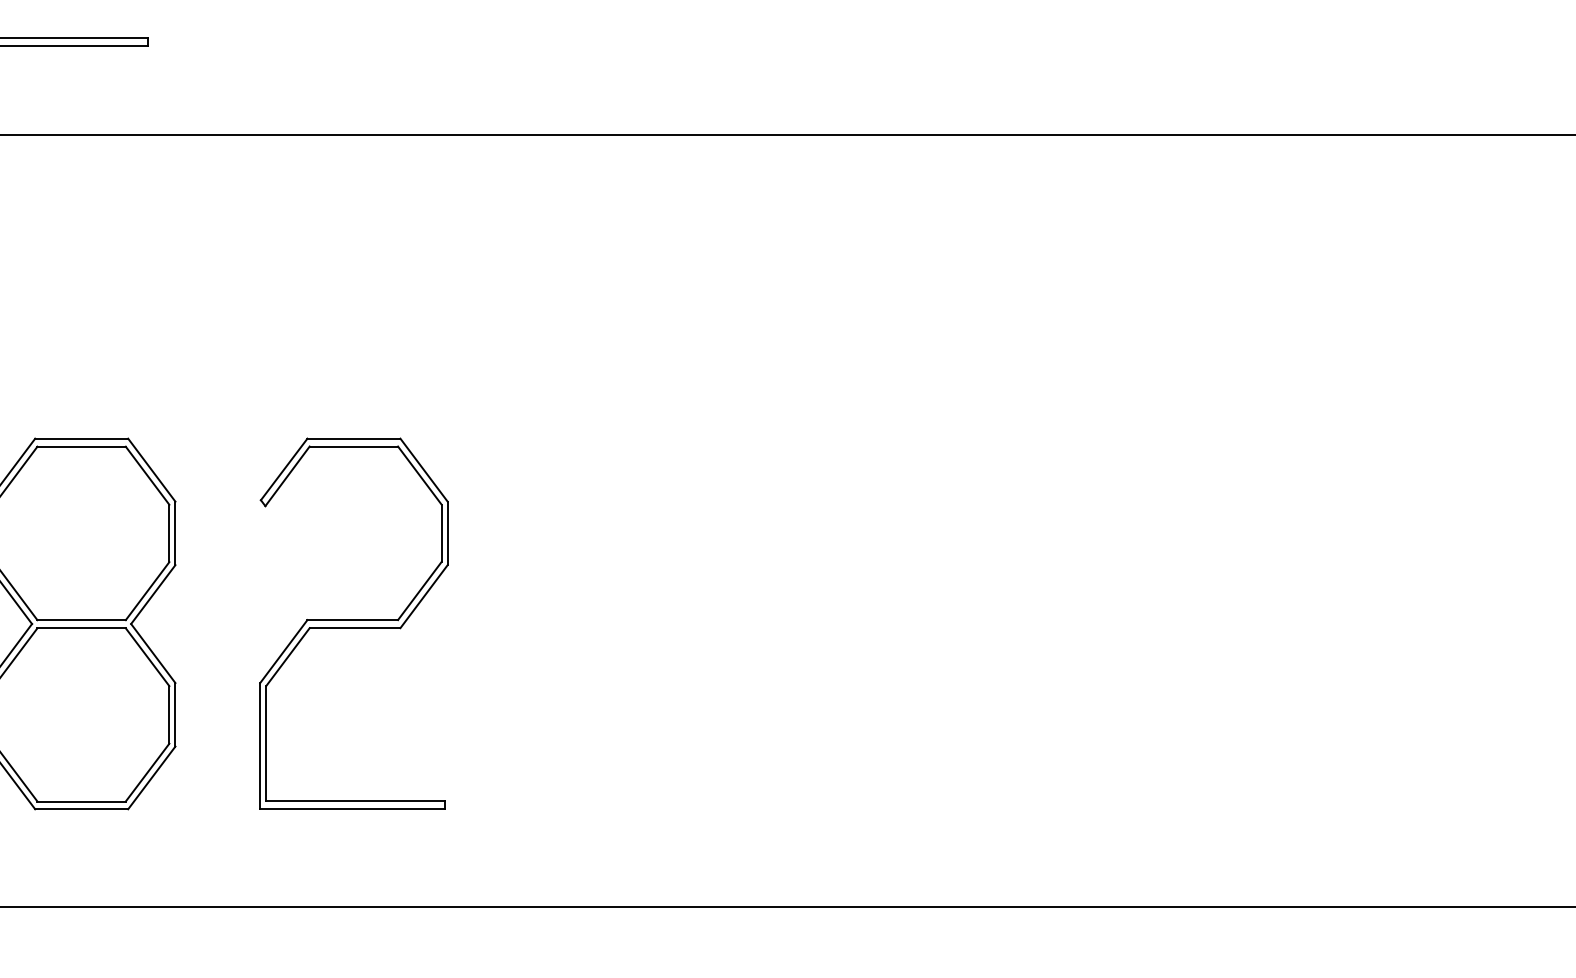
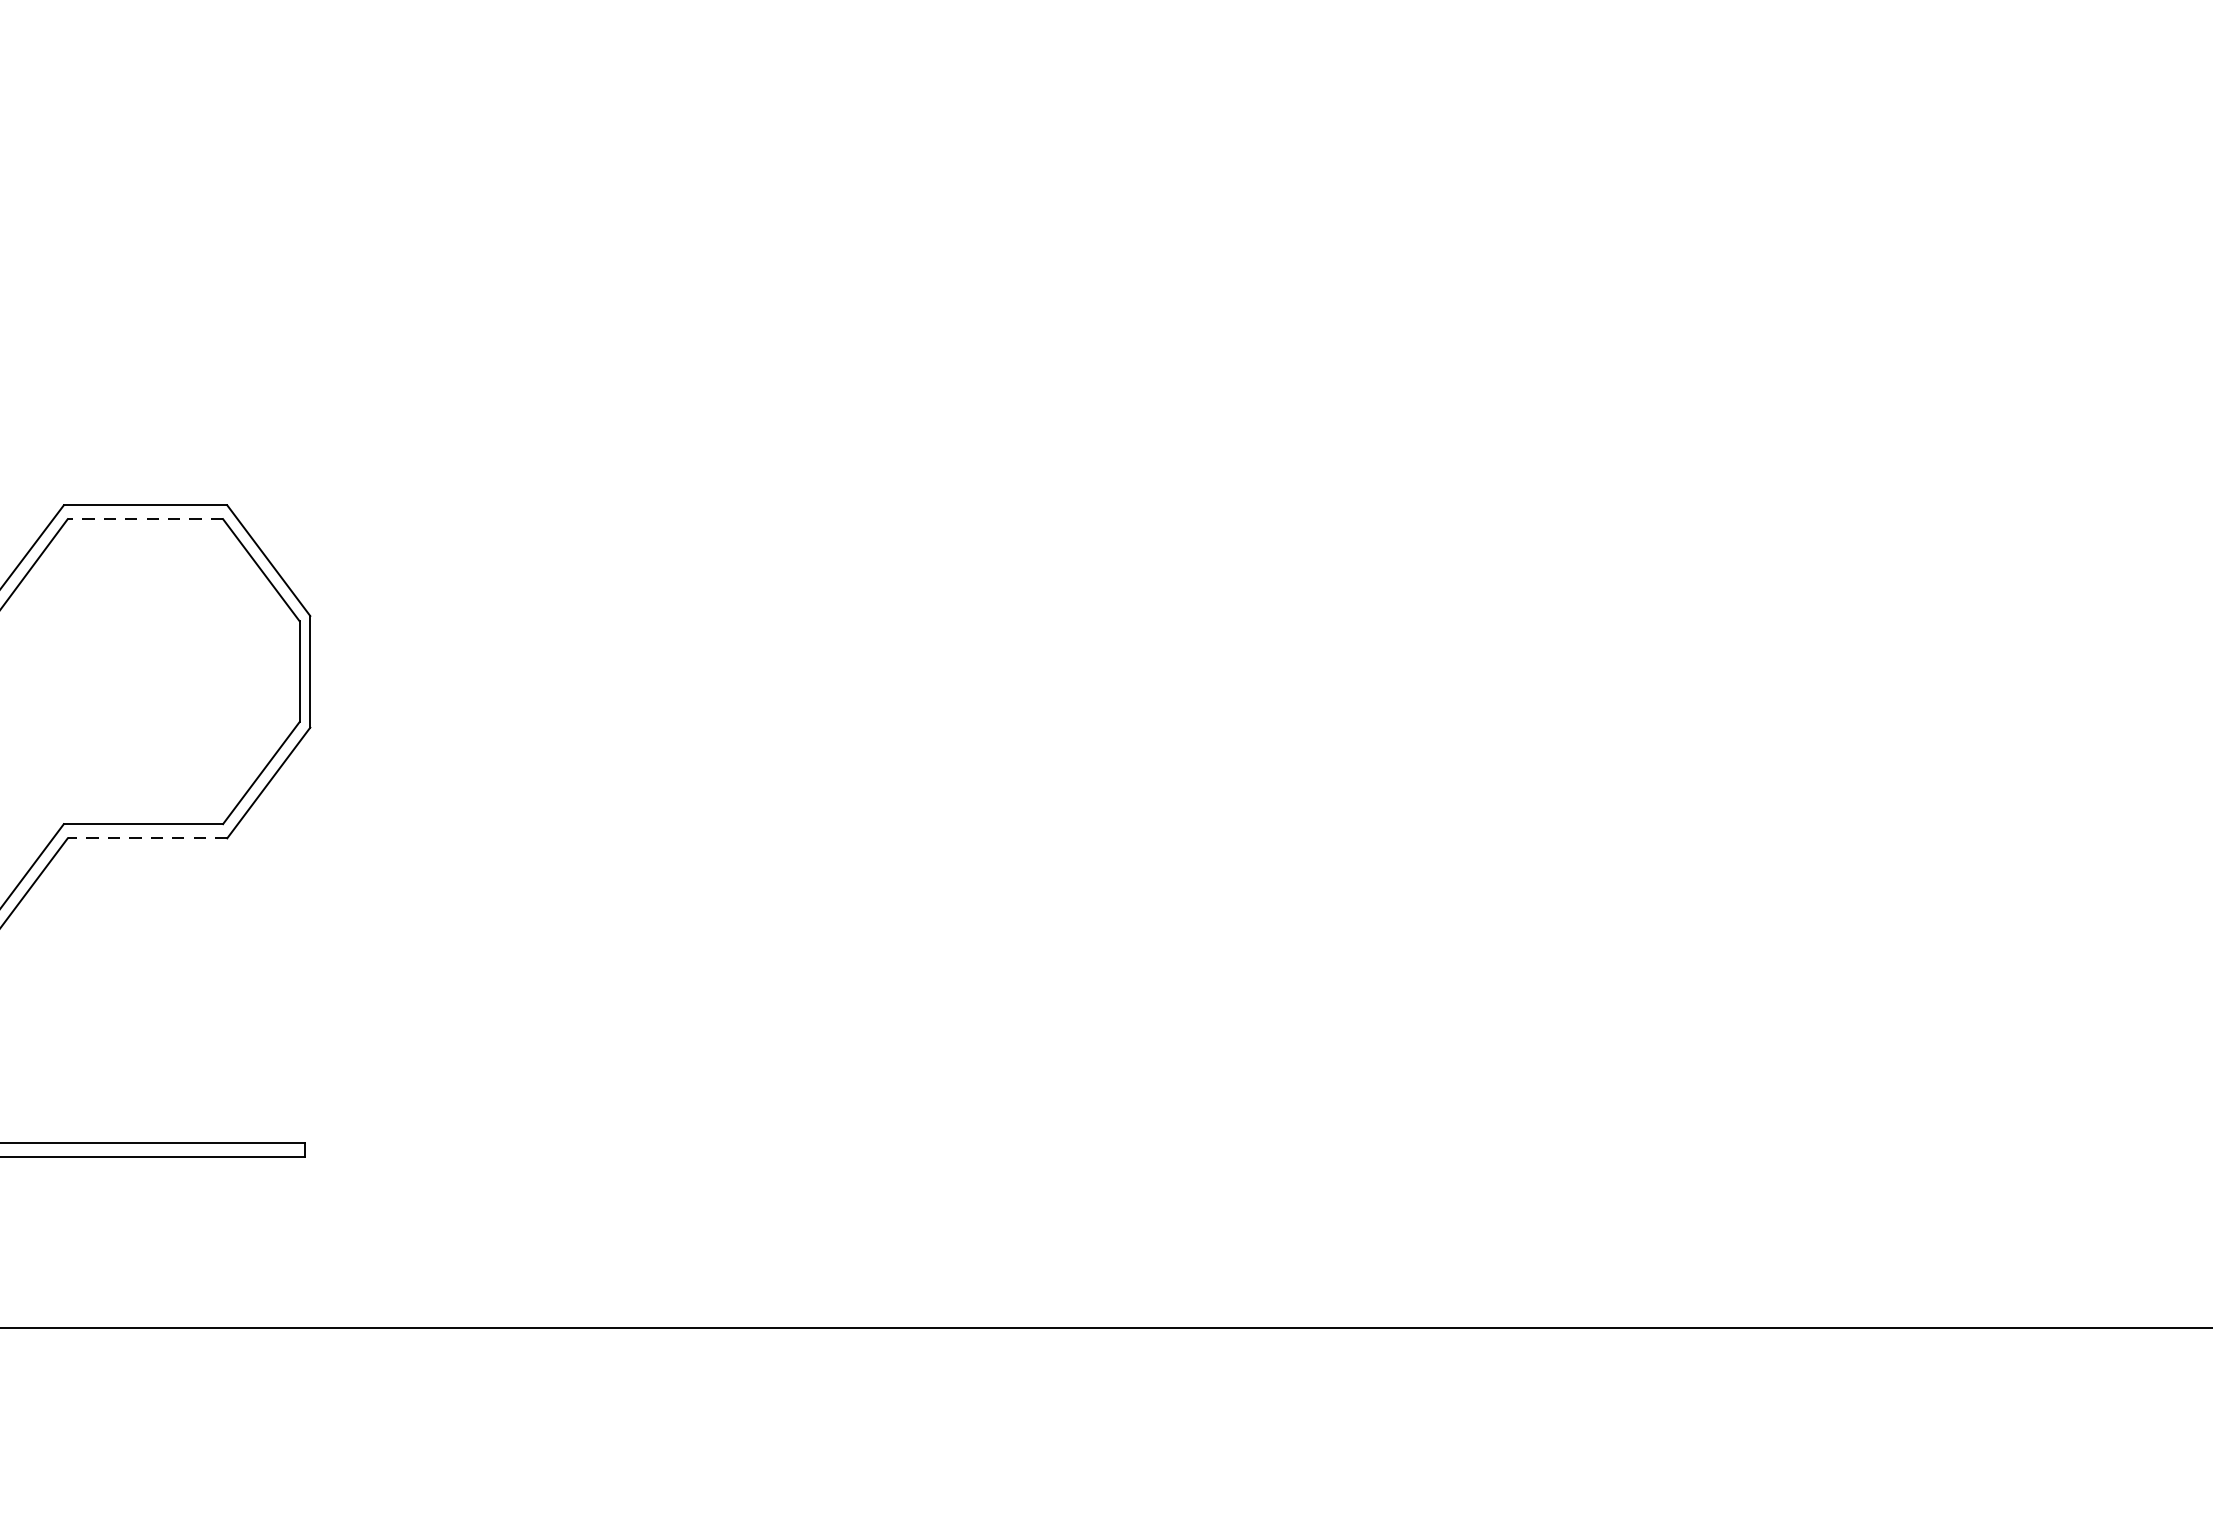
line: (353, 446) -> (144, 519), solid -> dashed
line: (354, 628) -> (146, 838), solid -> dashed

